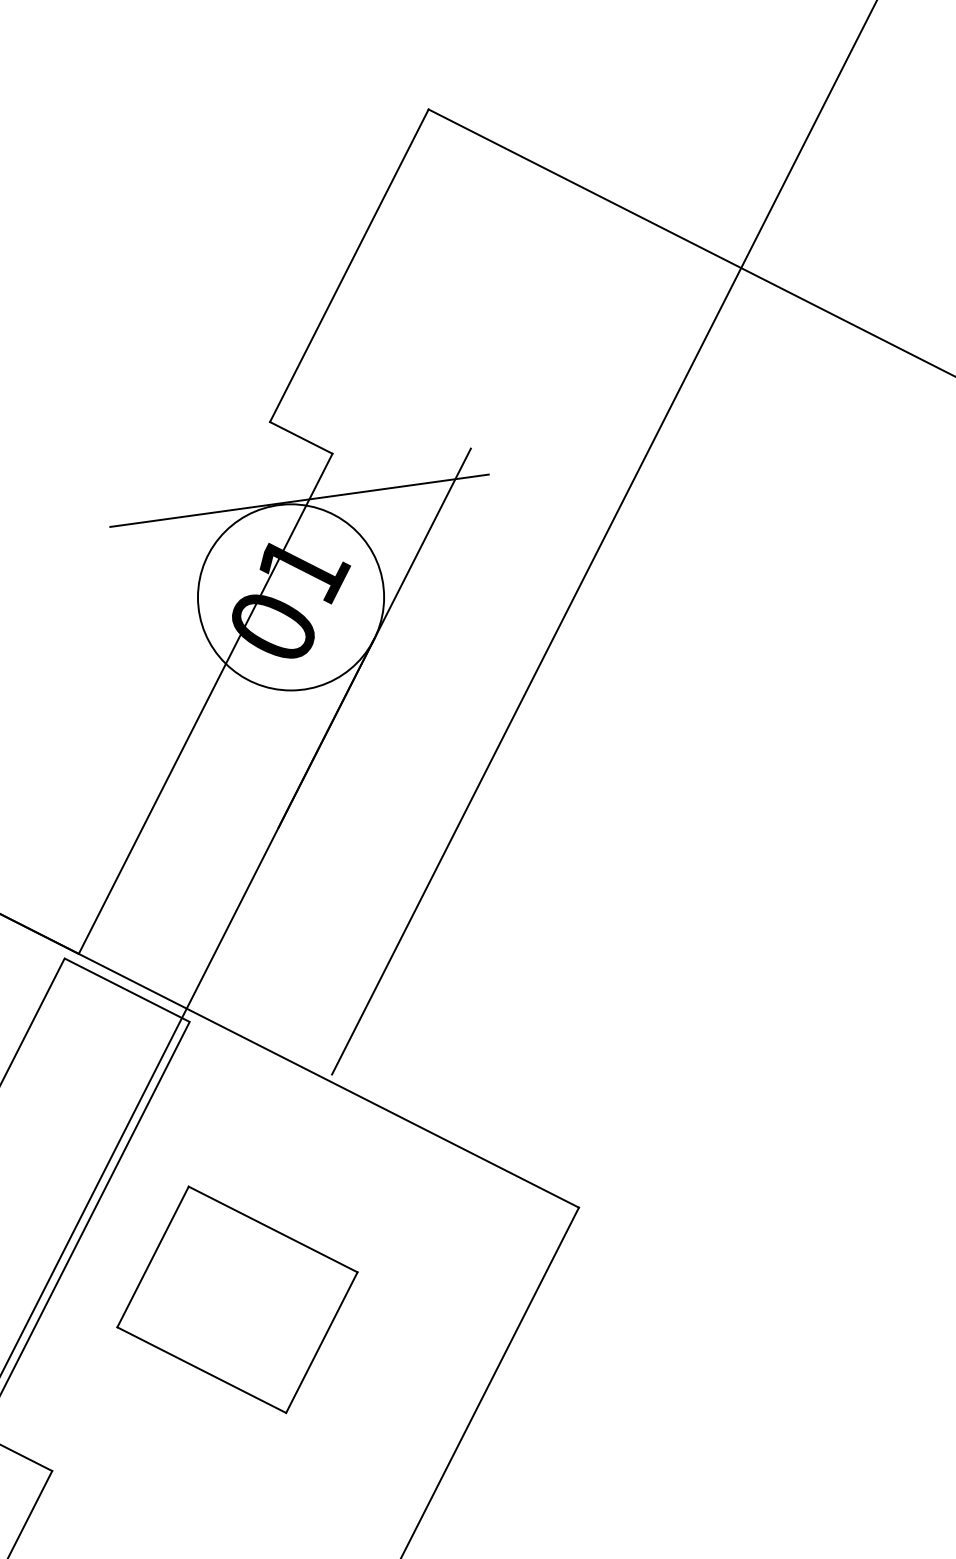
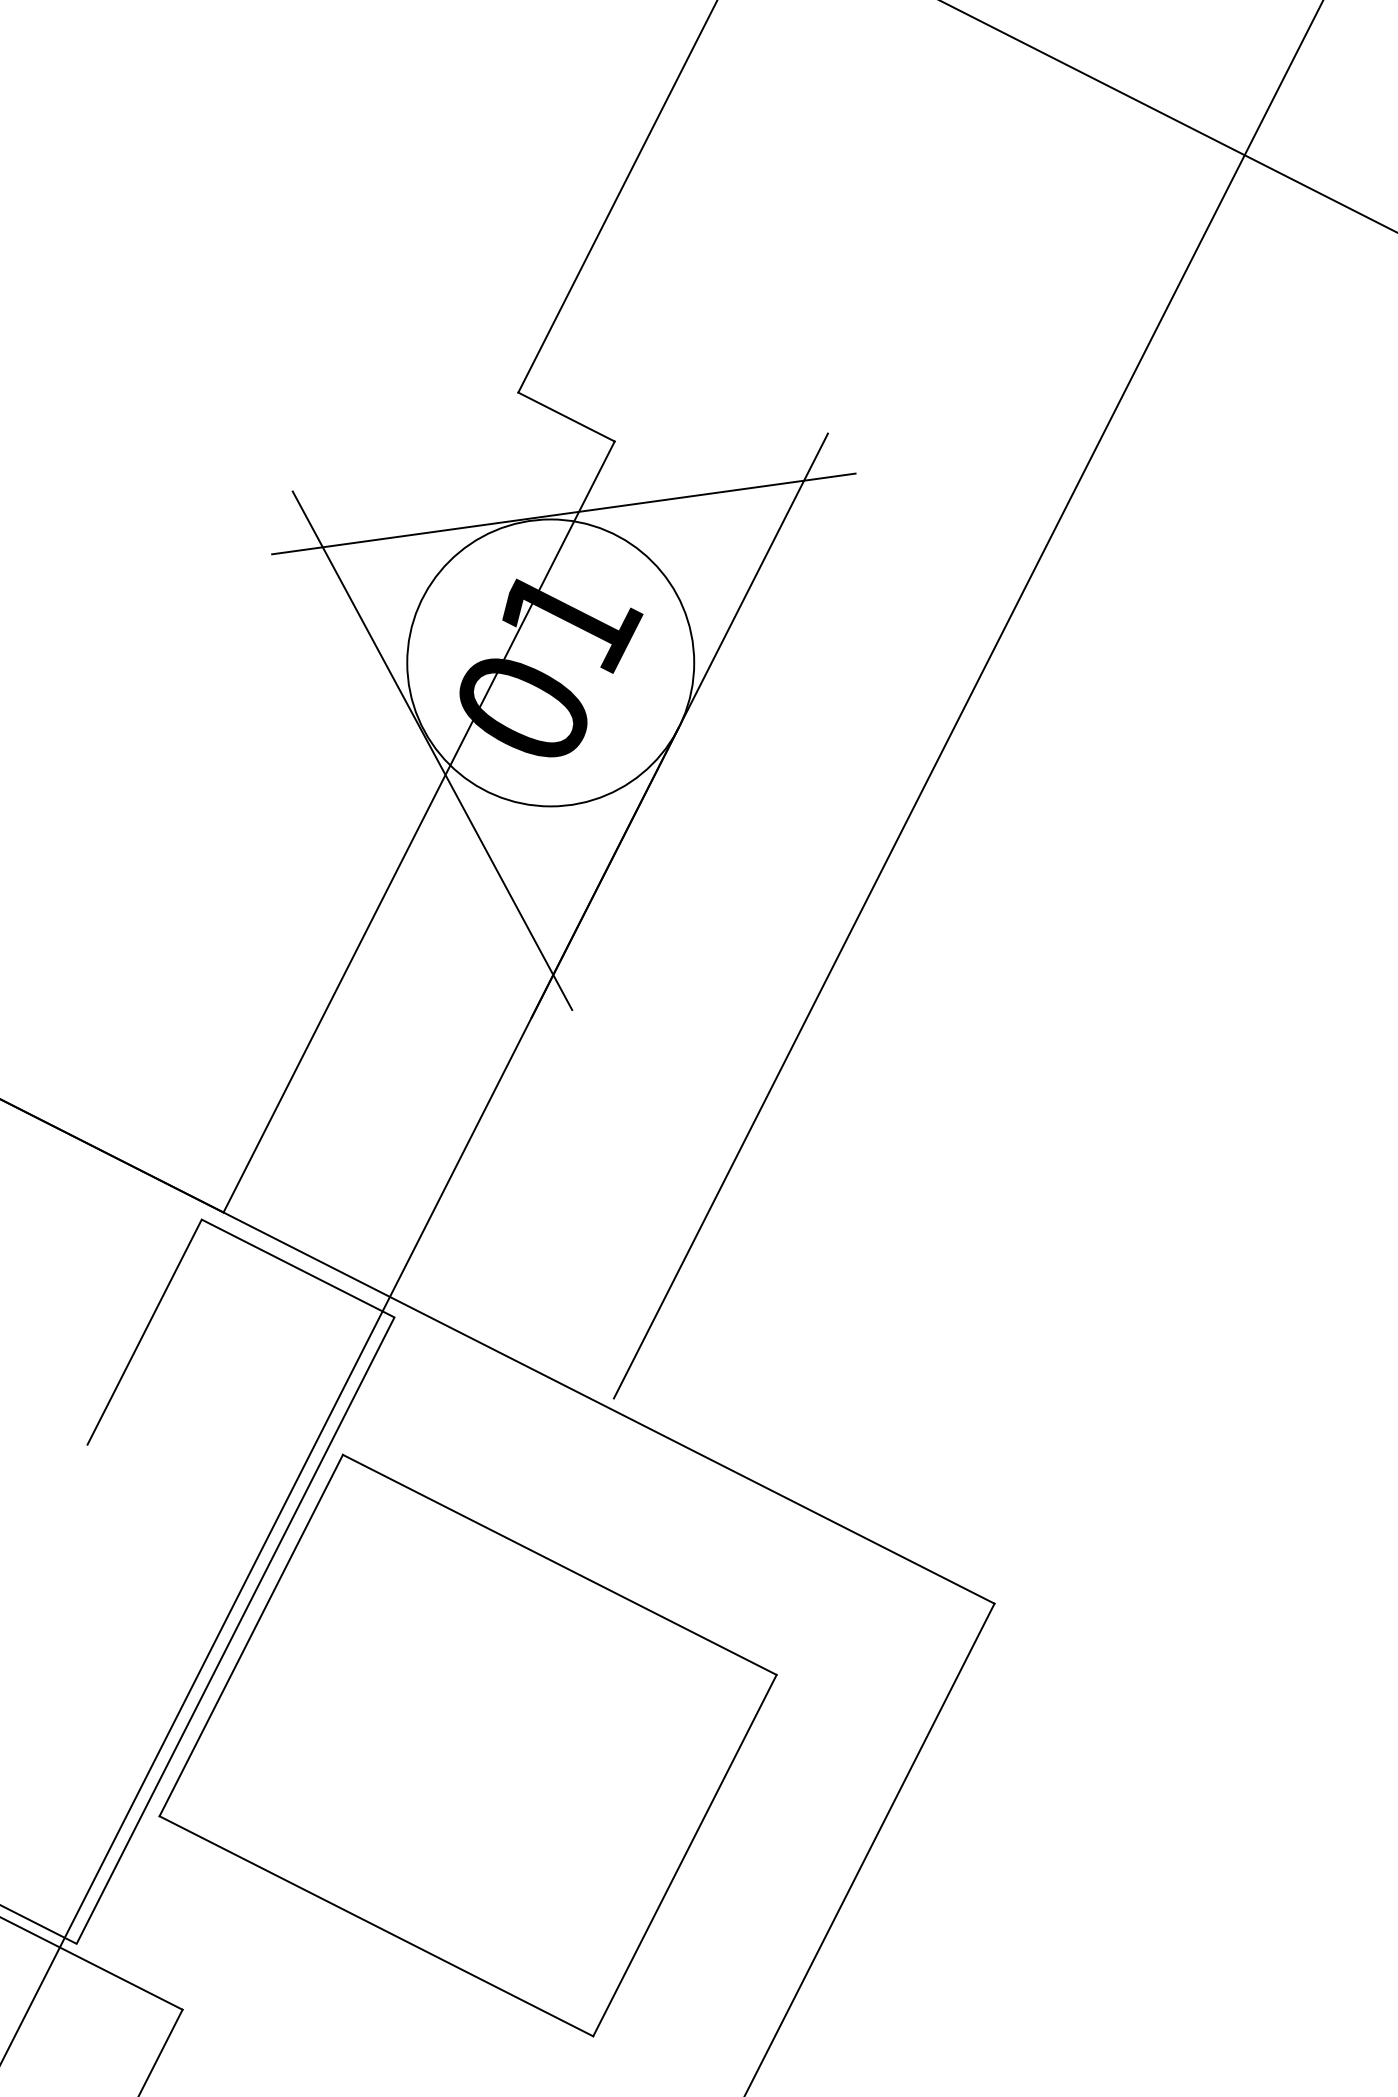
line: (213, 654) -> (431, 750), added
part: (237, 1299) -> (468, 1745), size x1.67

